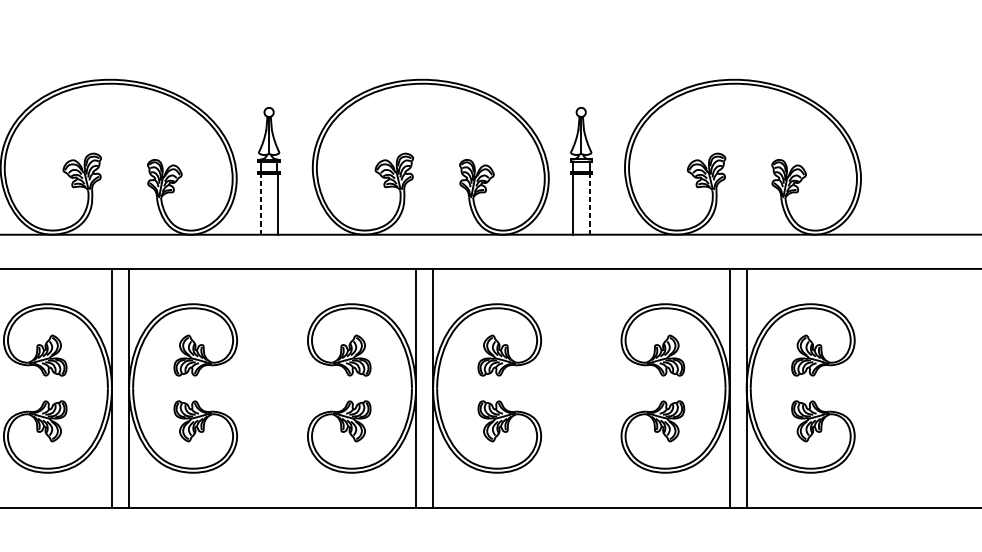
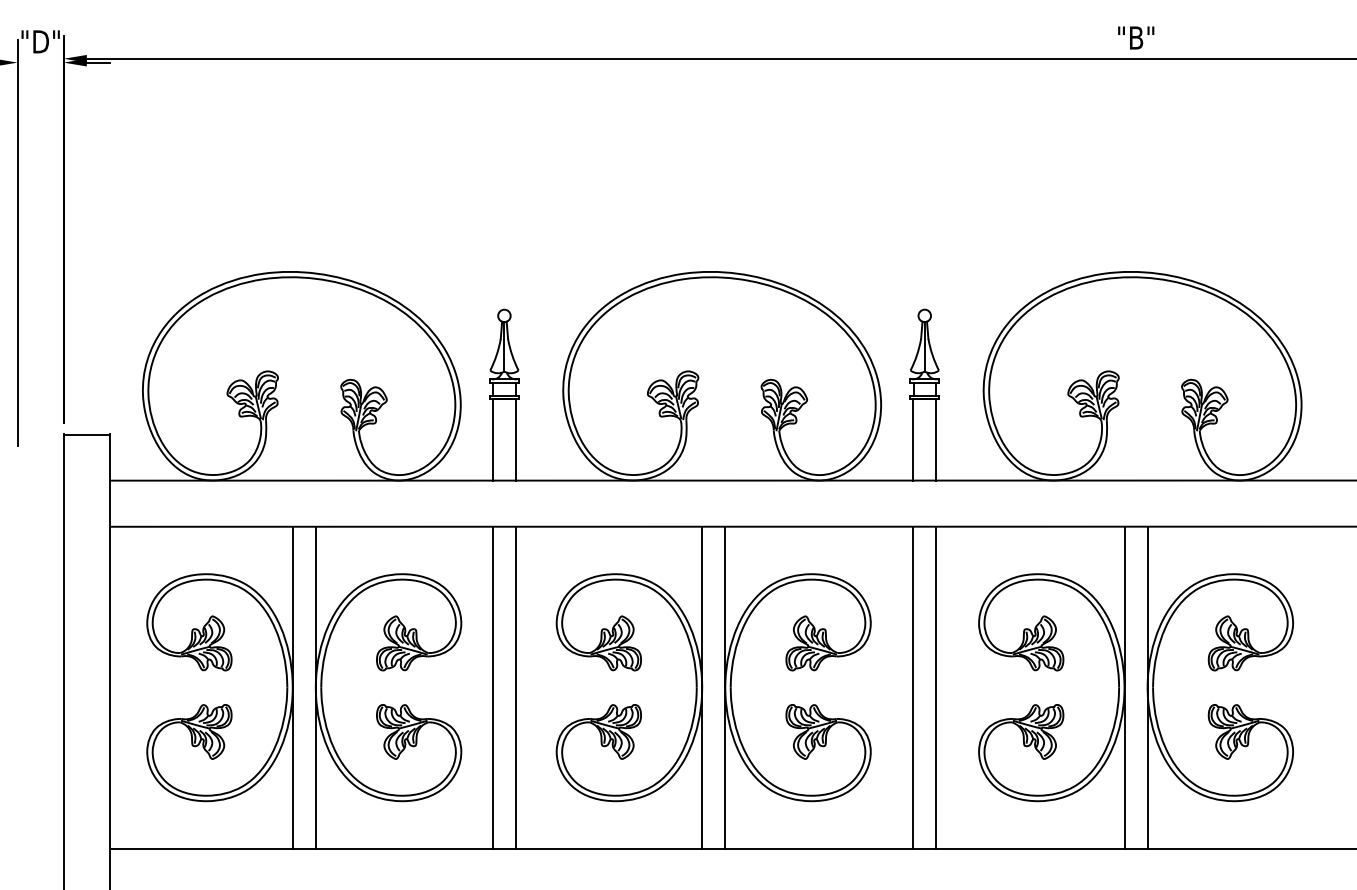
line: (260, 204) -> (492, 439), dashed -> solid
line: (589, 204) -> (936, 439), dashed -> solid
line: (260, 388) -> (492, 687), added
line: (277, 388) -> (515, 687), added
line: (572, 388) -> (913, 687), added
line: (589, 388) -> (936, 687), added

